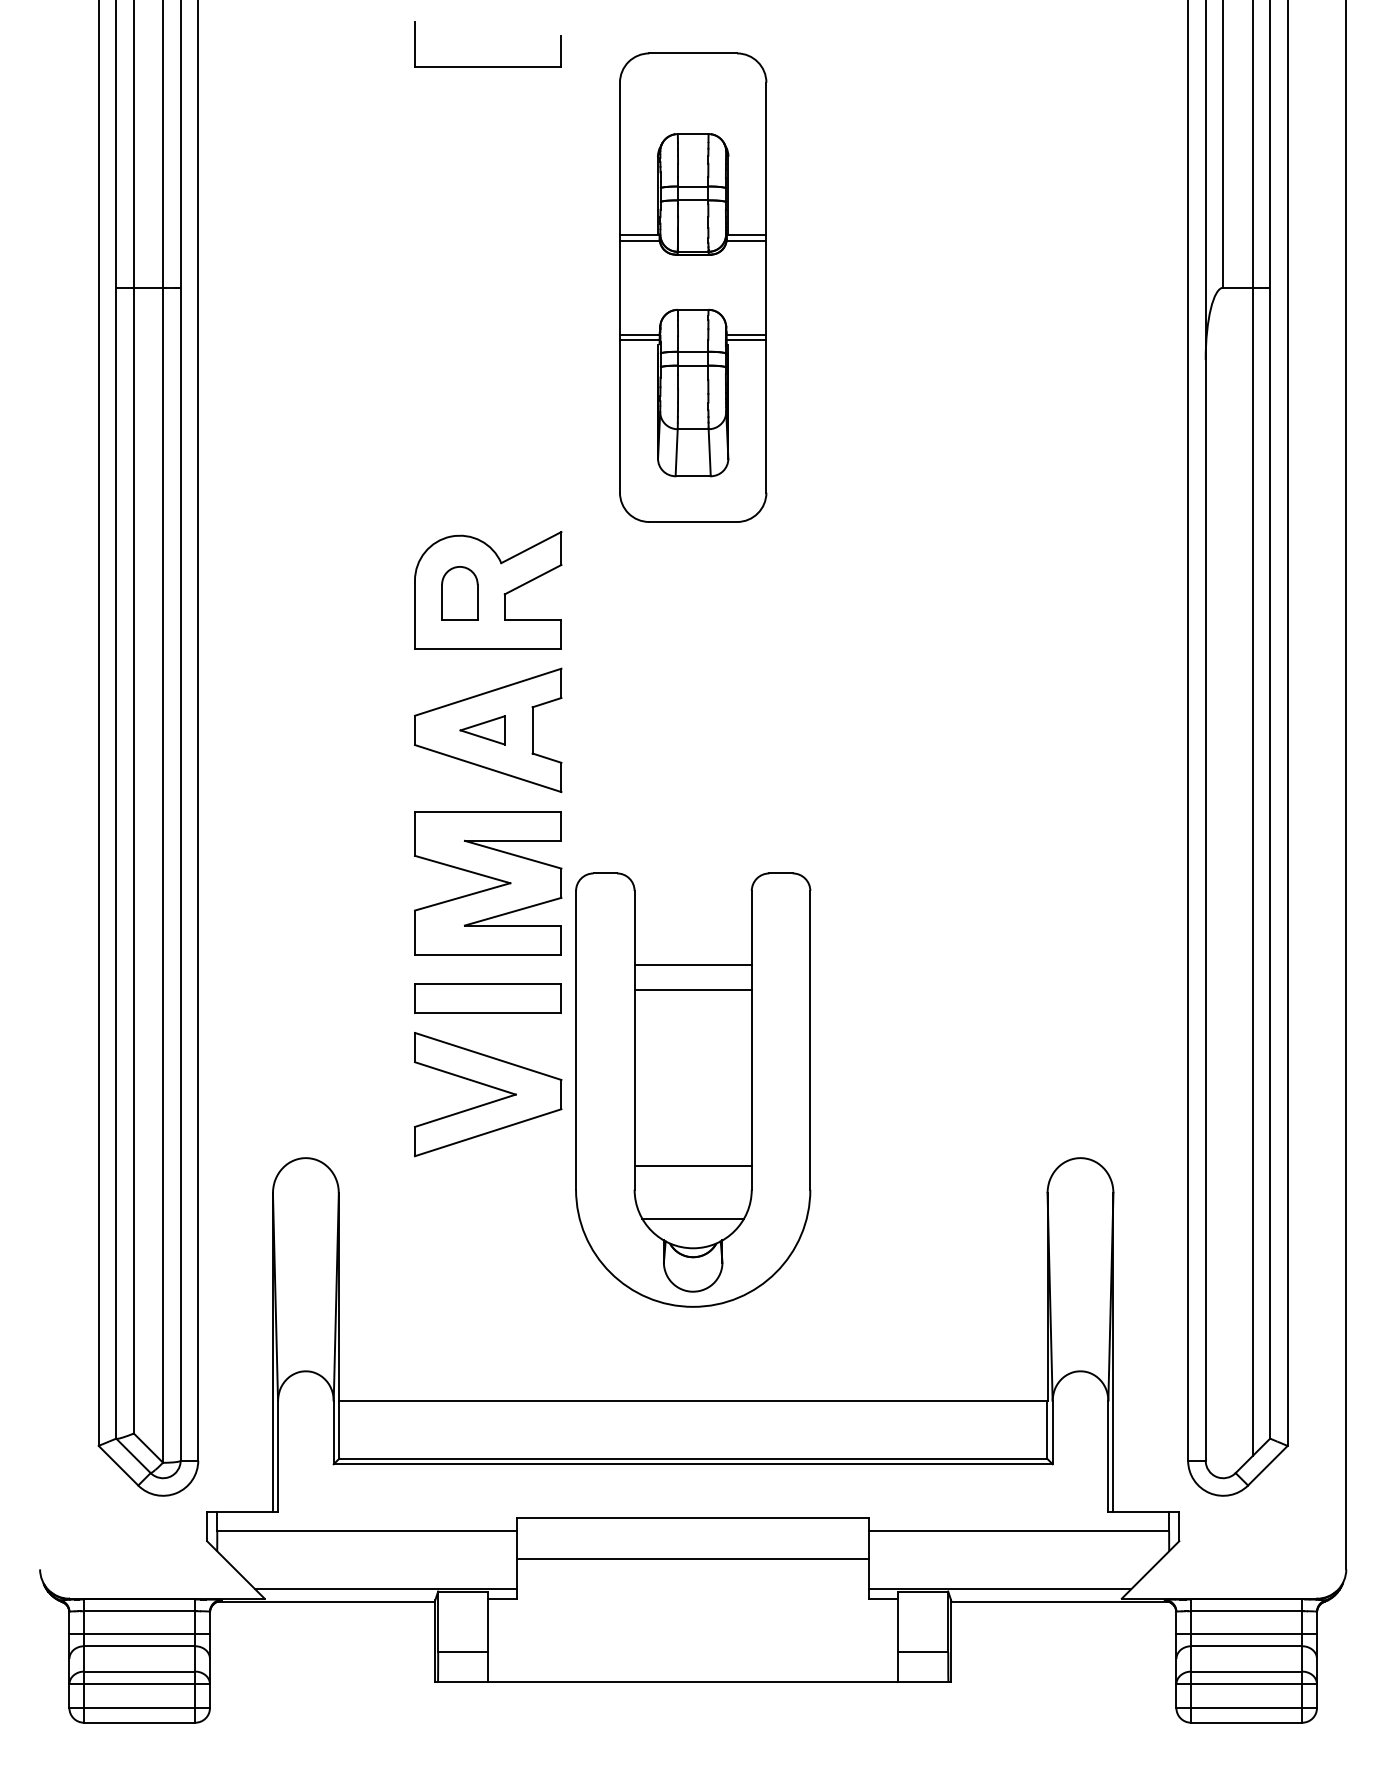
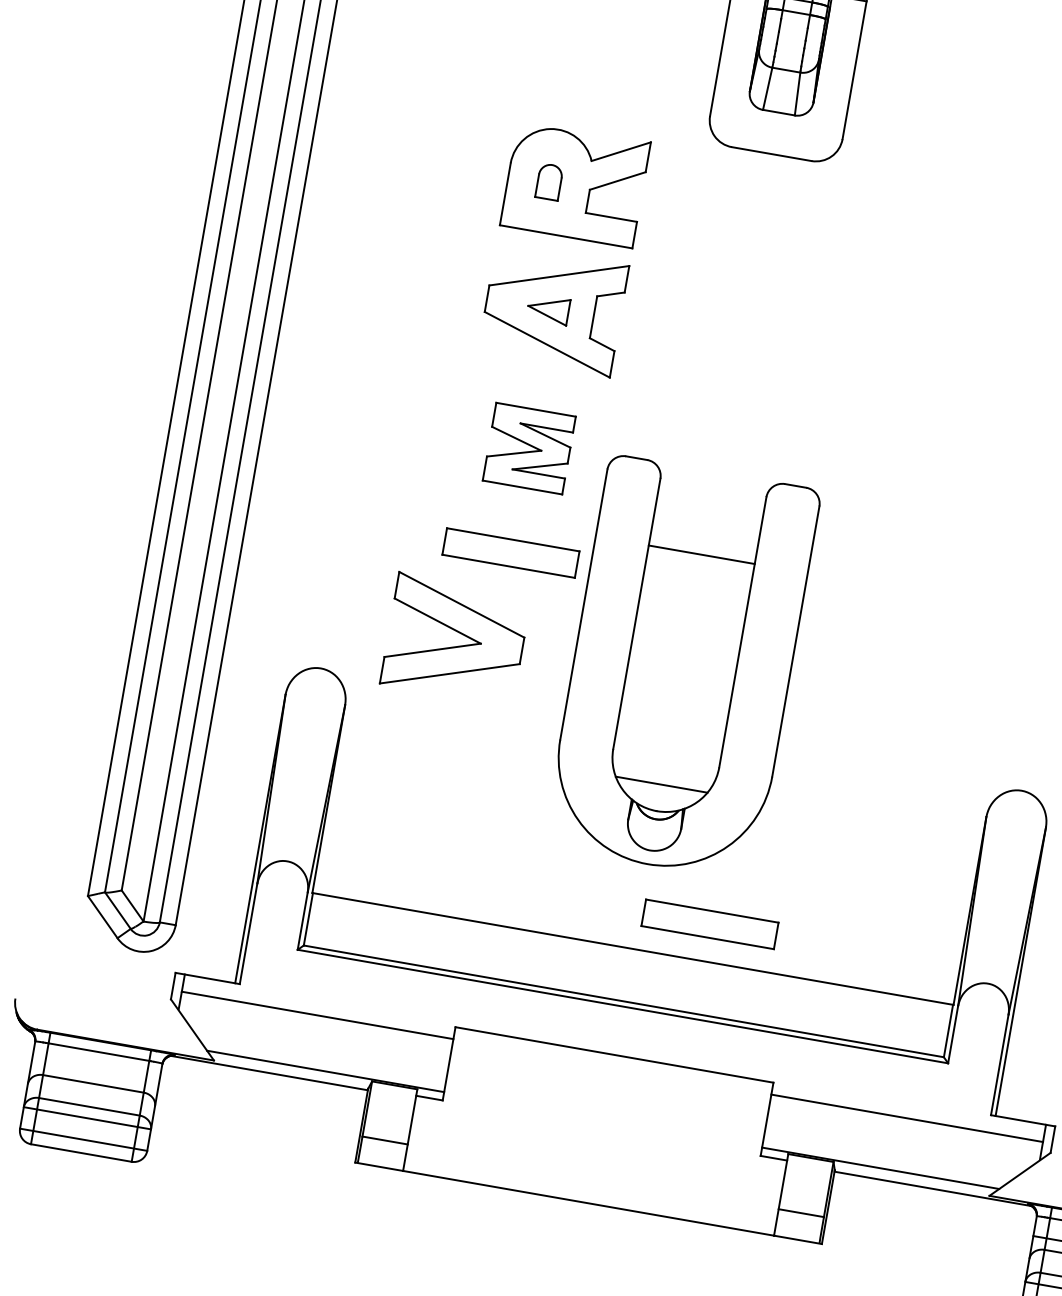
part: (459, 593) -> (548, 181), size x0.7
part: (488, 883) -> (529, 448), size x0.6
line: (692, 989) -> (697, 576), removed
part: (489, 1087) -> (458, 633), moved
line: (692, 1166) -> (669, 737), removed
part: (770, 1359) -> (709, 924), added
line: (692, 1558) -> (607, 1091), removed
line: (139, 1633) -> (95, 1072), removed

